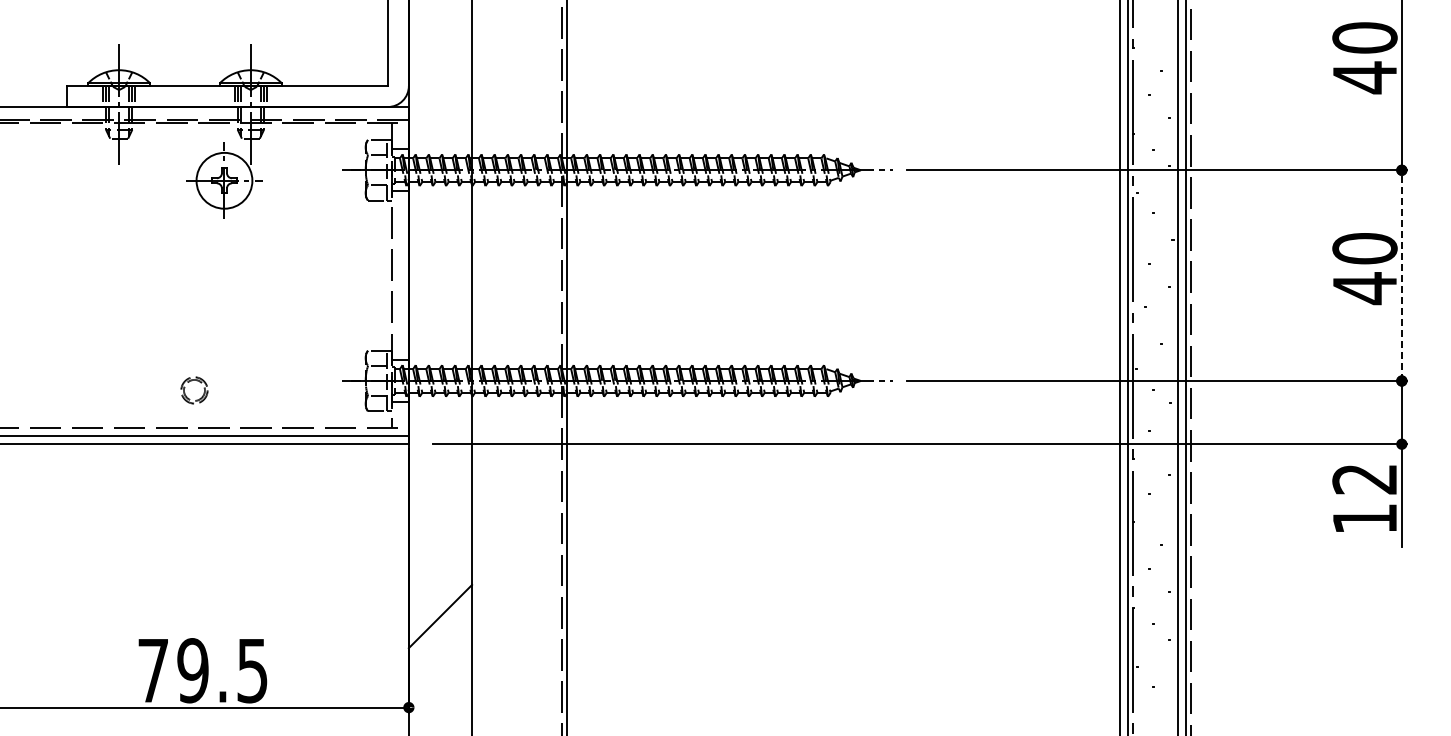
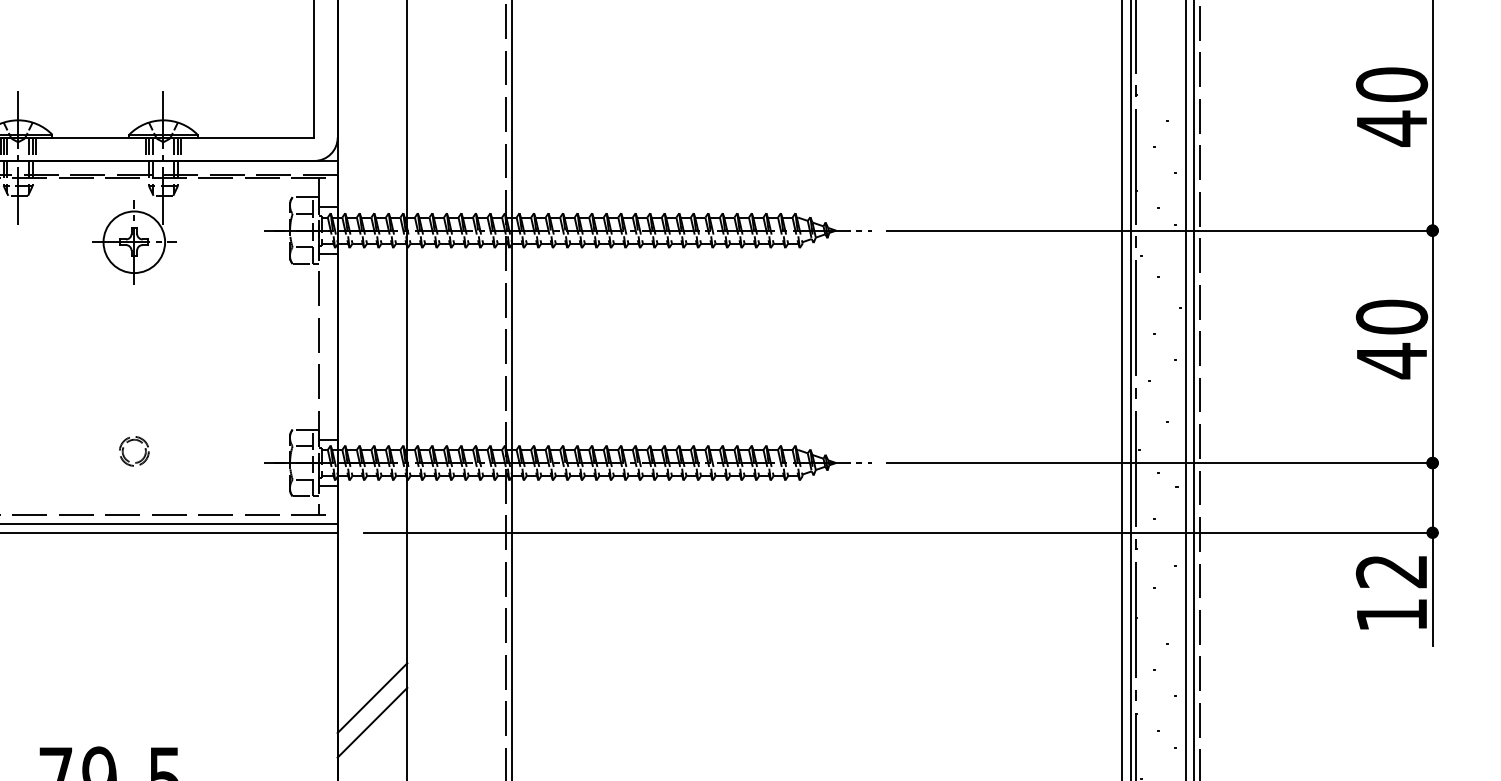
line: (1401, 275) -> (1432, 346), dashed -> solid
part: (185, 388) -> (124, 449), moved
line: (440, 593) -> (372, 697), added

